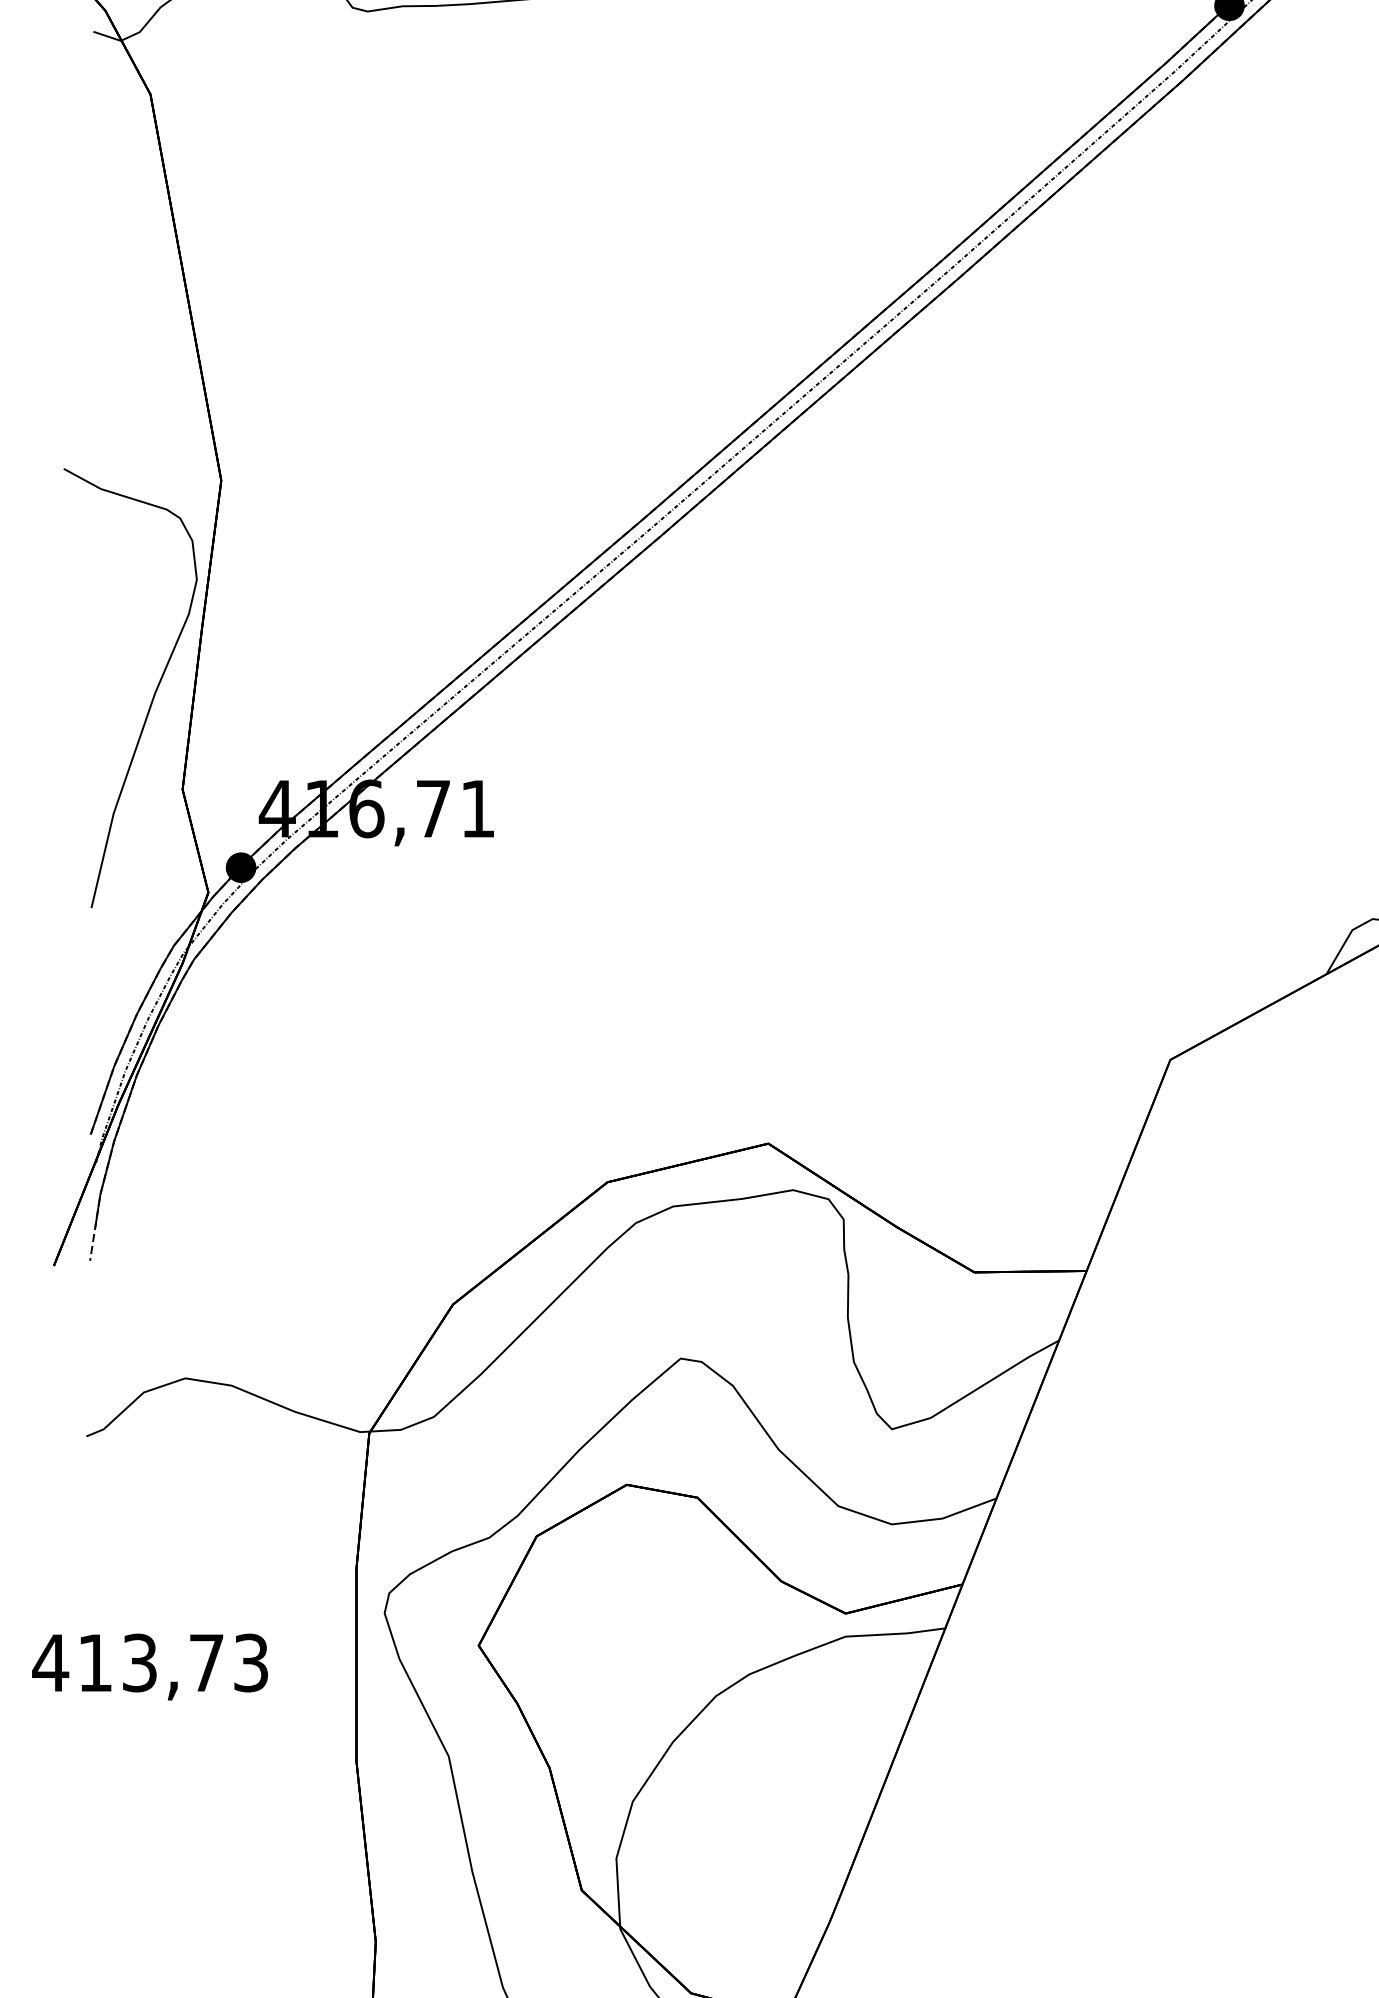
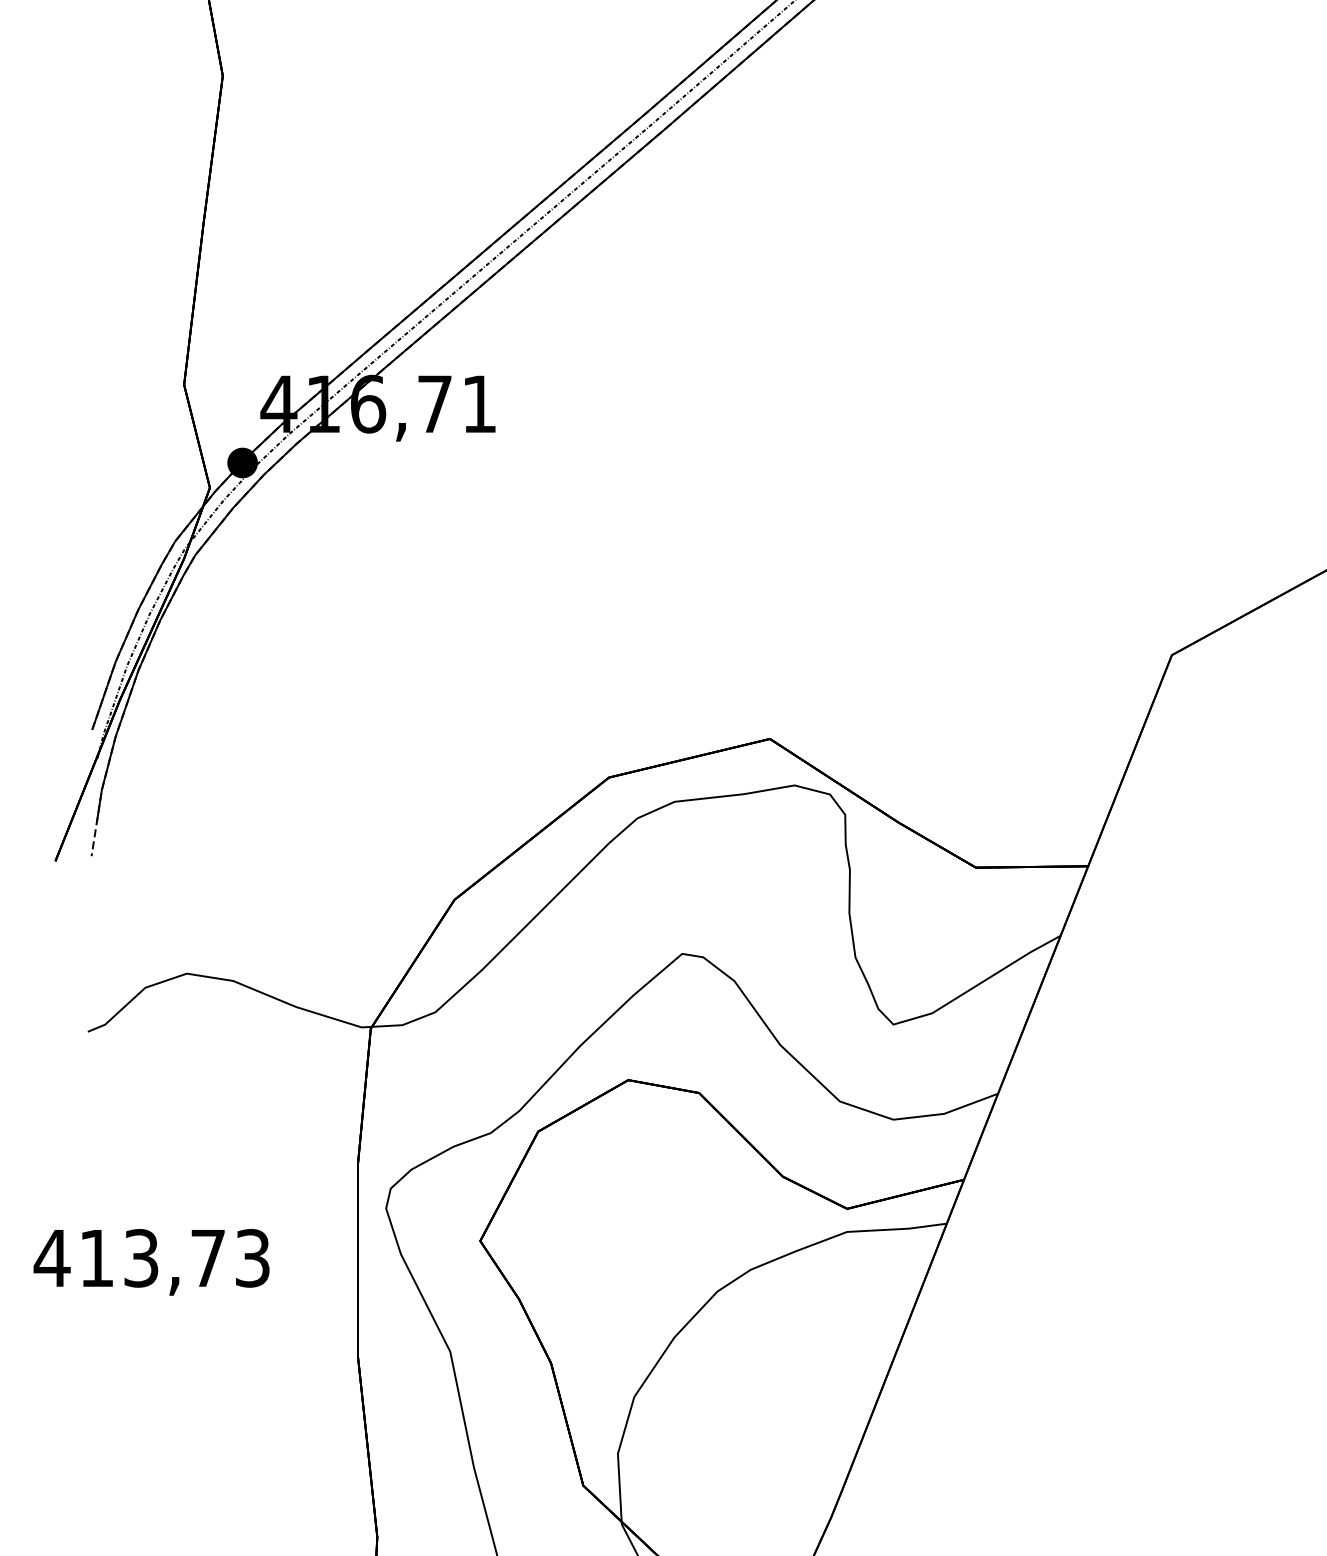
curve: (153, 694) -> (155, 289), removed

